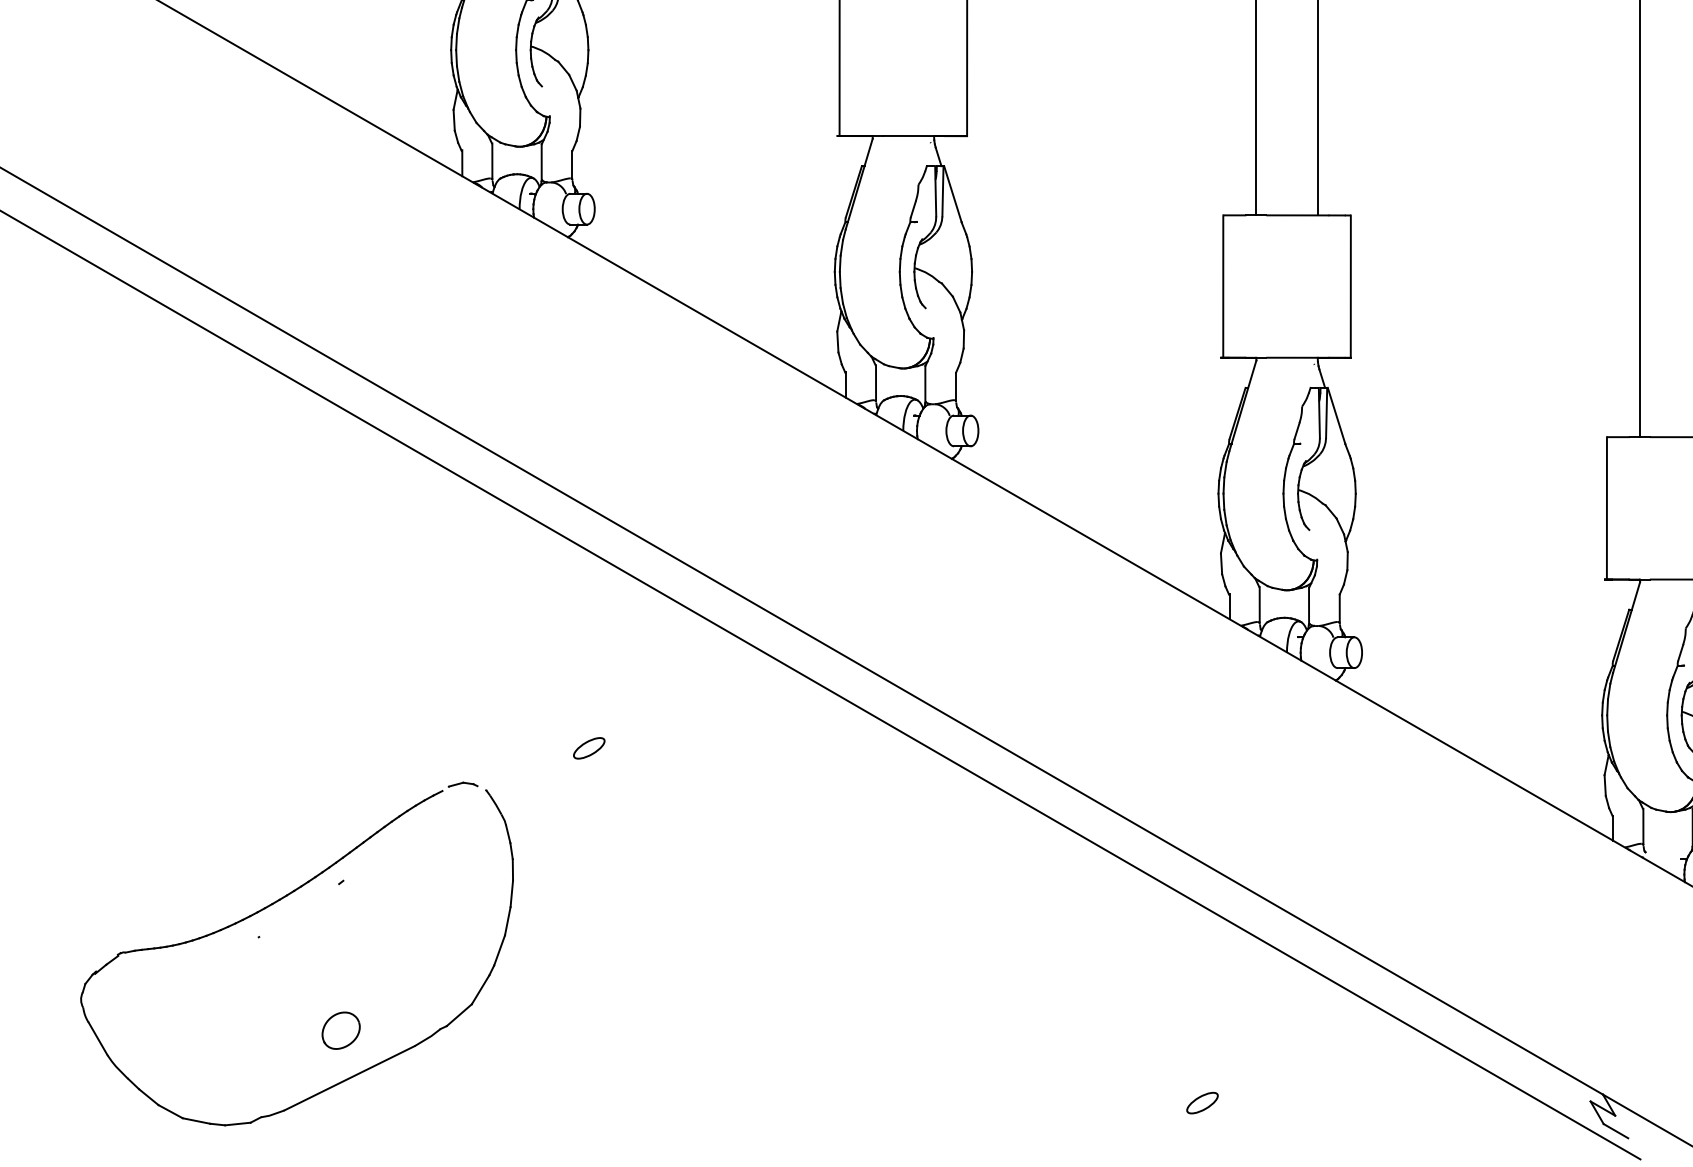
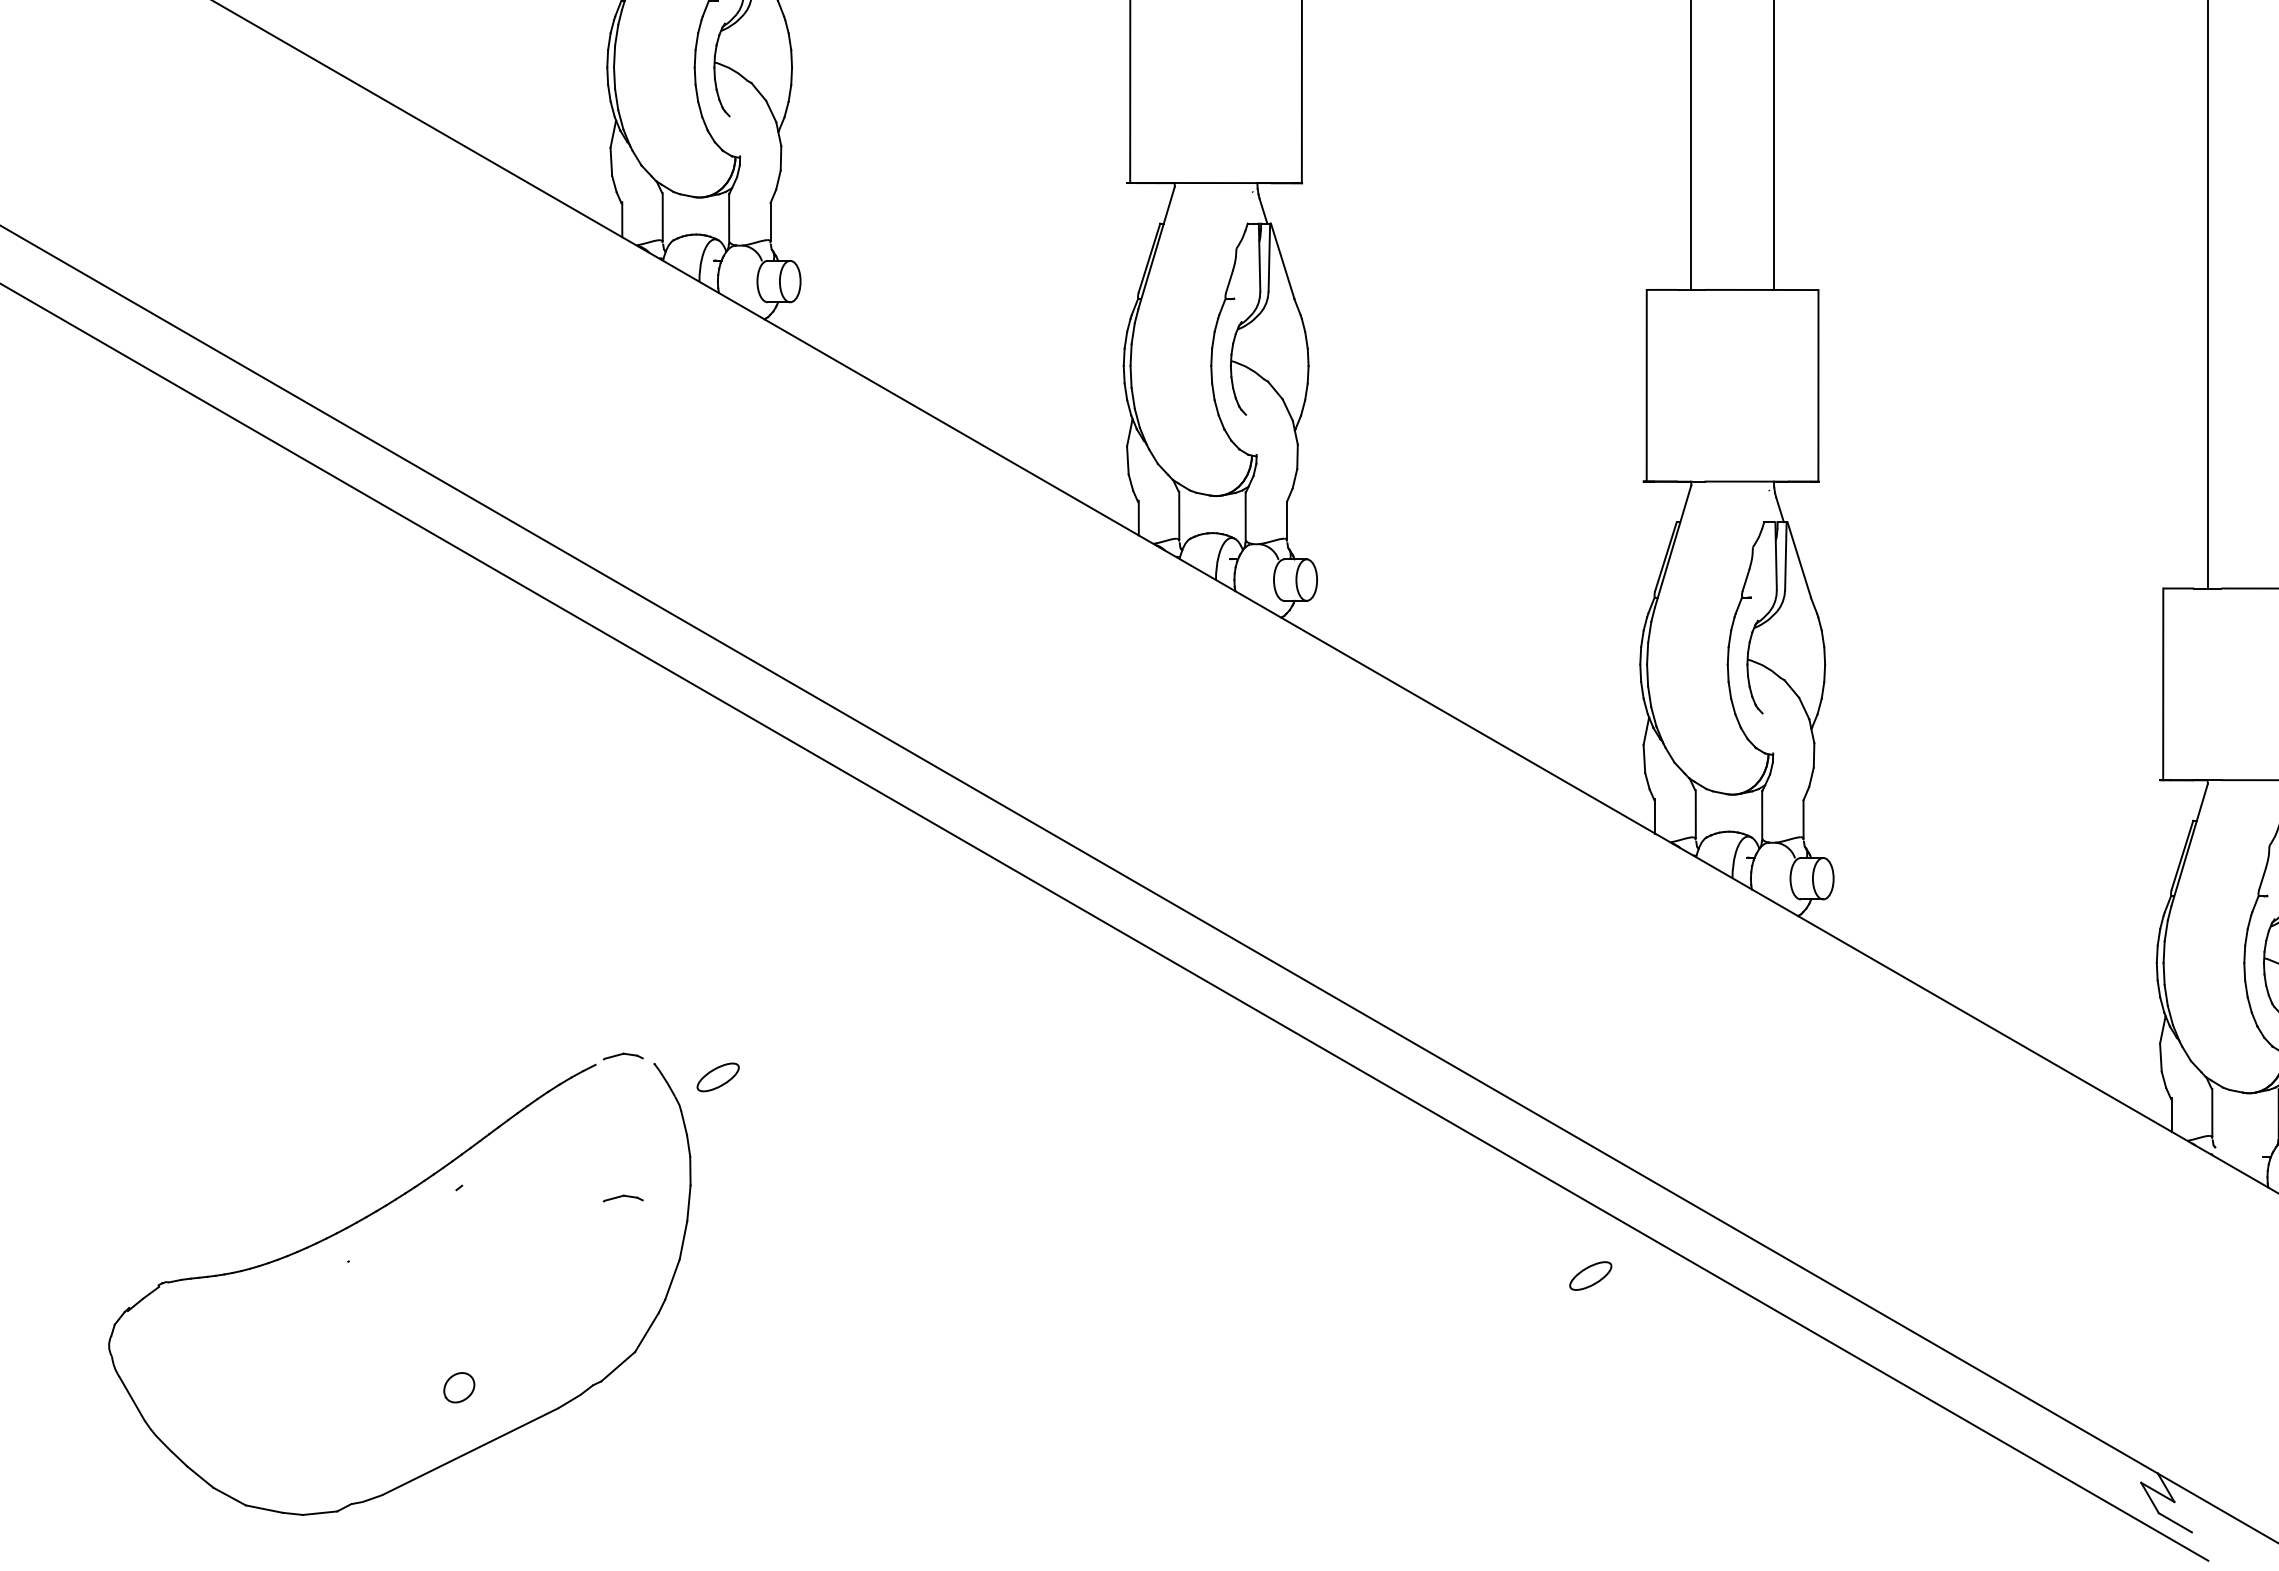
part: (588, 748) -> (717, 1077), moved
part: (462, 890) -> (622, 1198), added
part: (341, 1030) -> (459, 1387), size x0.6
part: (1202, 1102) -> (1590, 1275), moved

